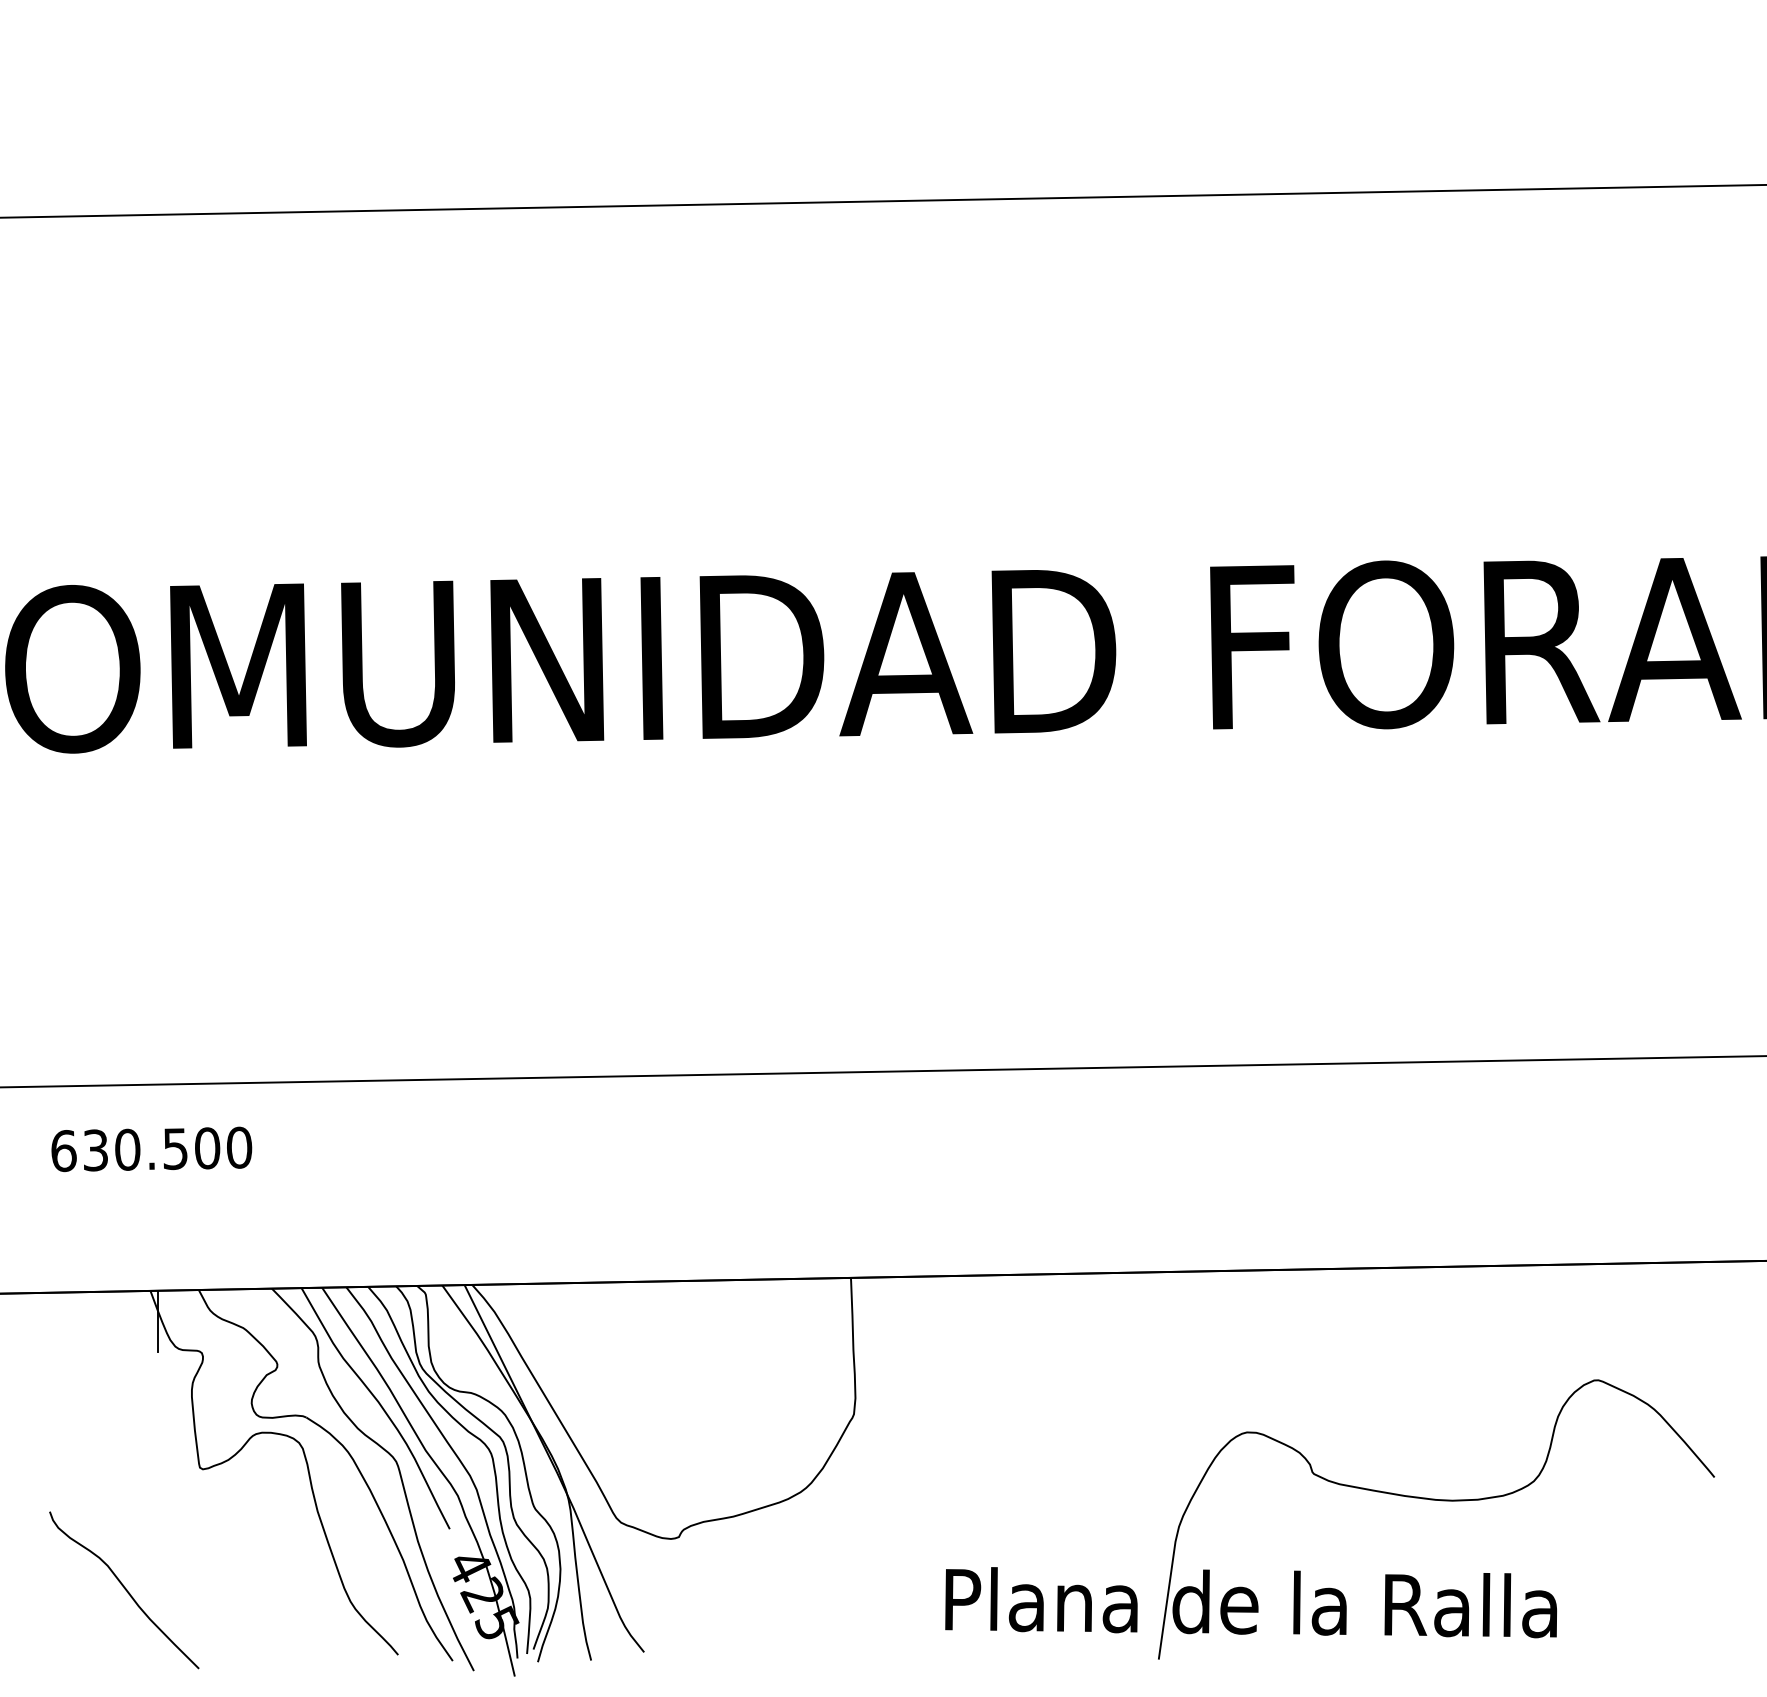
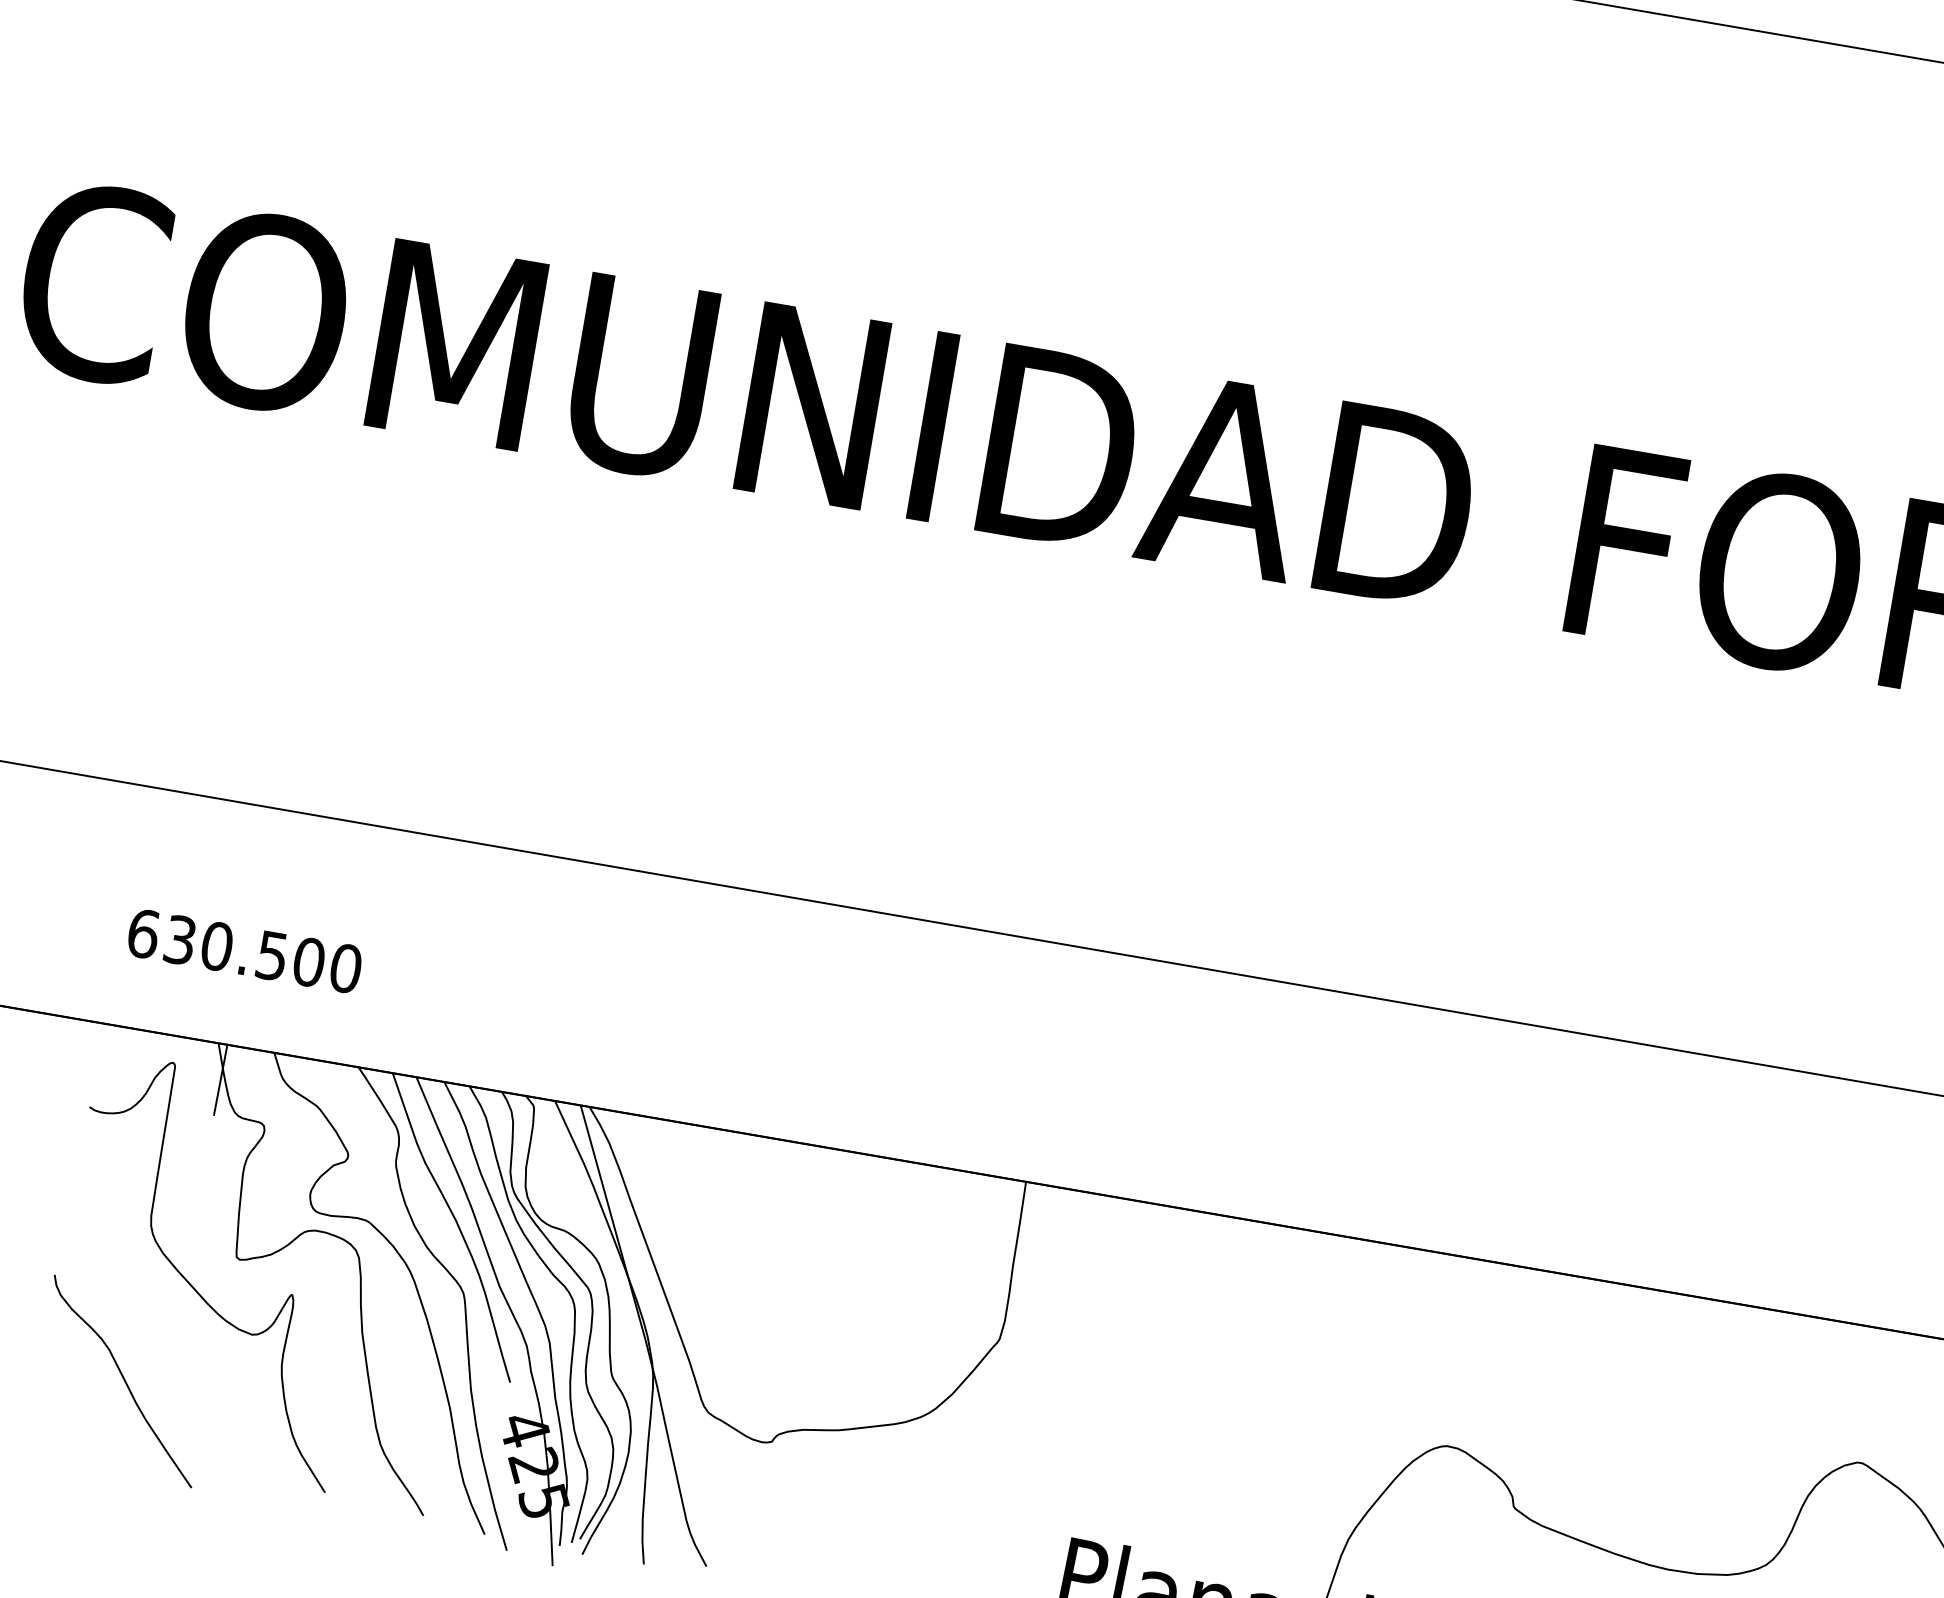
text: (151, 1149) -> (244, 951), moved
curve: (170, 1500) -> (195, 1288), added

